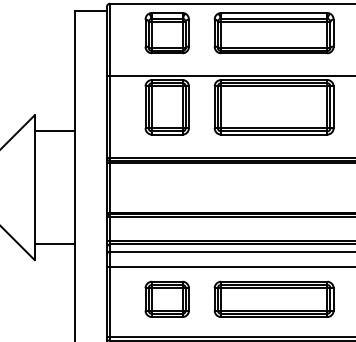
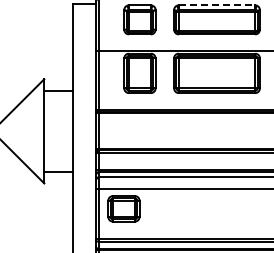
line: (274, 13) -> (217, 5), solid -> dashed
part: (166, 298) -> (123, 208), moved
part: (273, 298) -> (216, 211), removed

